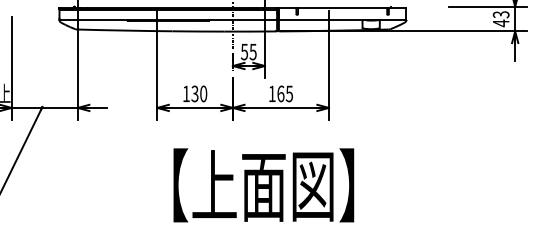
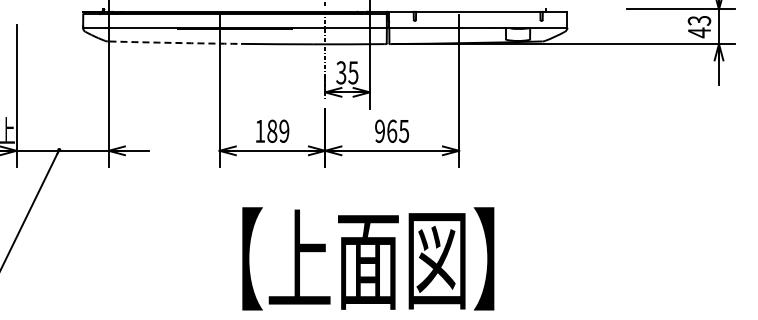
arc: (125, 30) -> (175, 42), solid -> dashed
text: (244, 51) -> (341, 72), 55 -> 35
text: (199, 93) -> (278, 130), 130 -> 189
text: (271, 93) -> (379, 130), 165 -> 965

